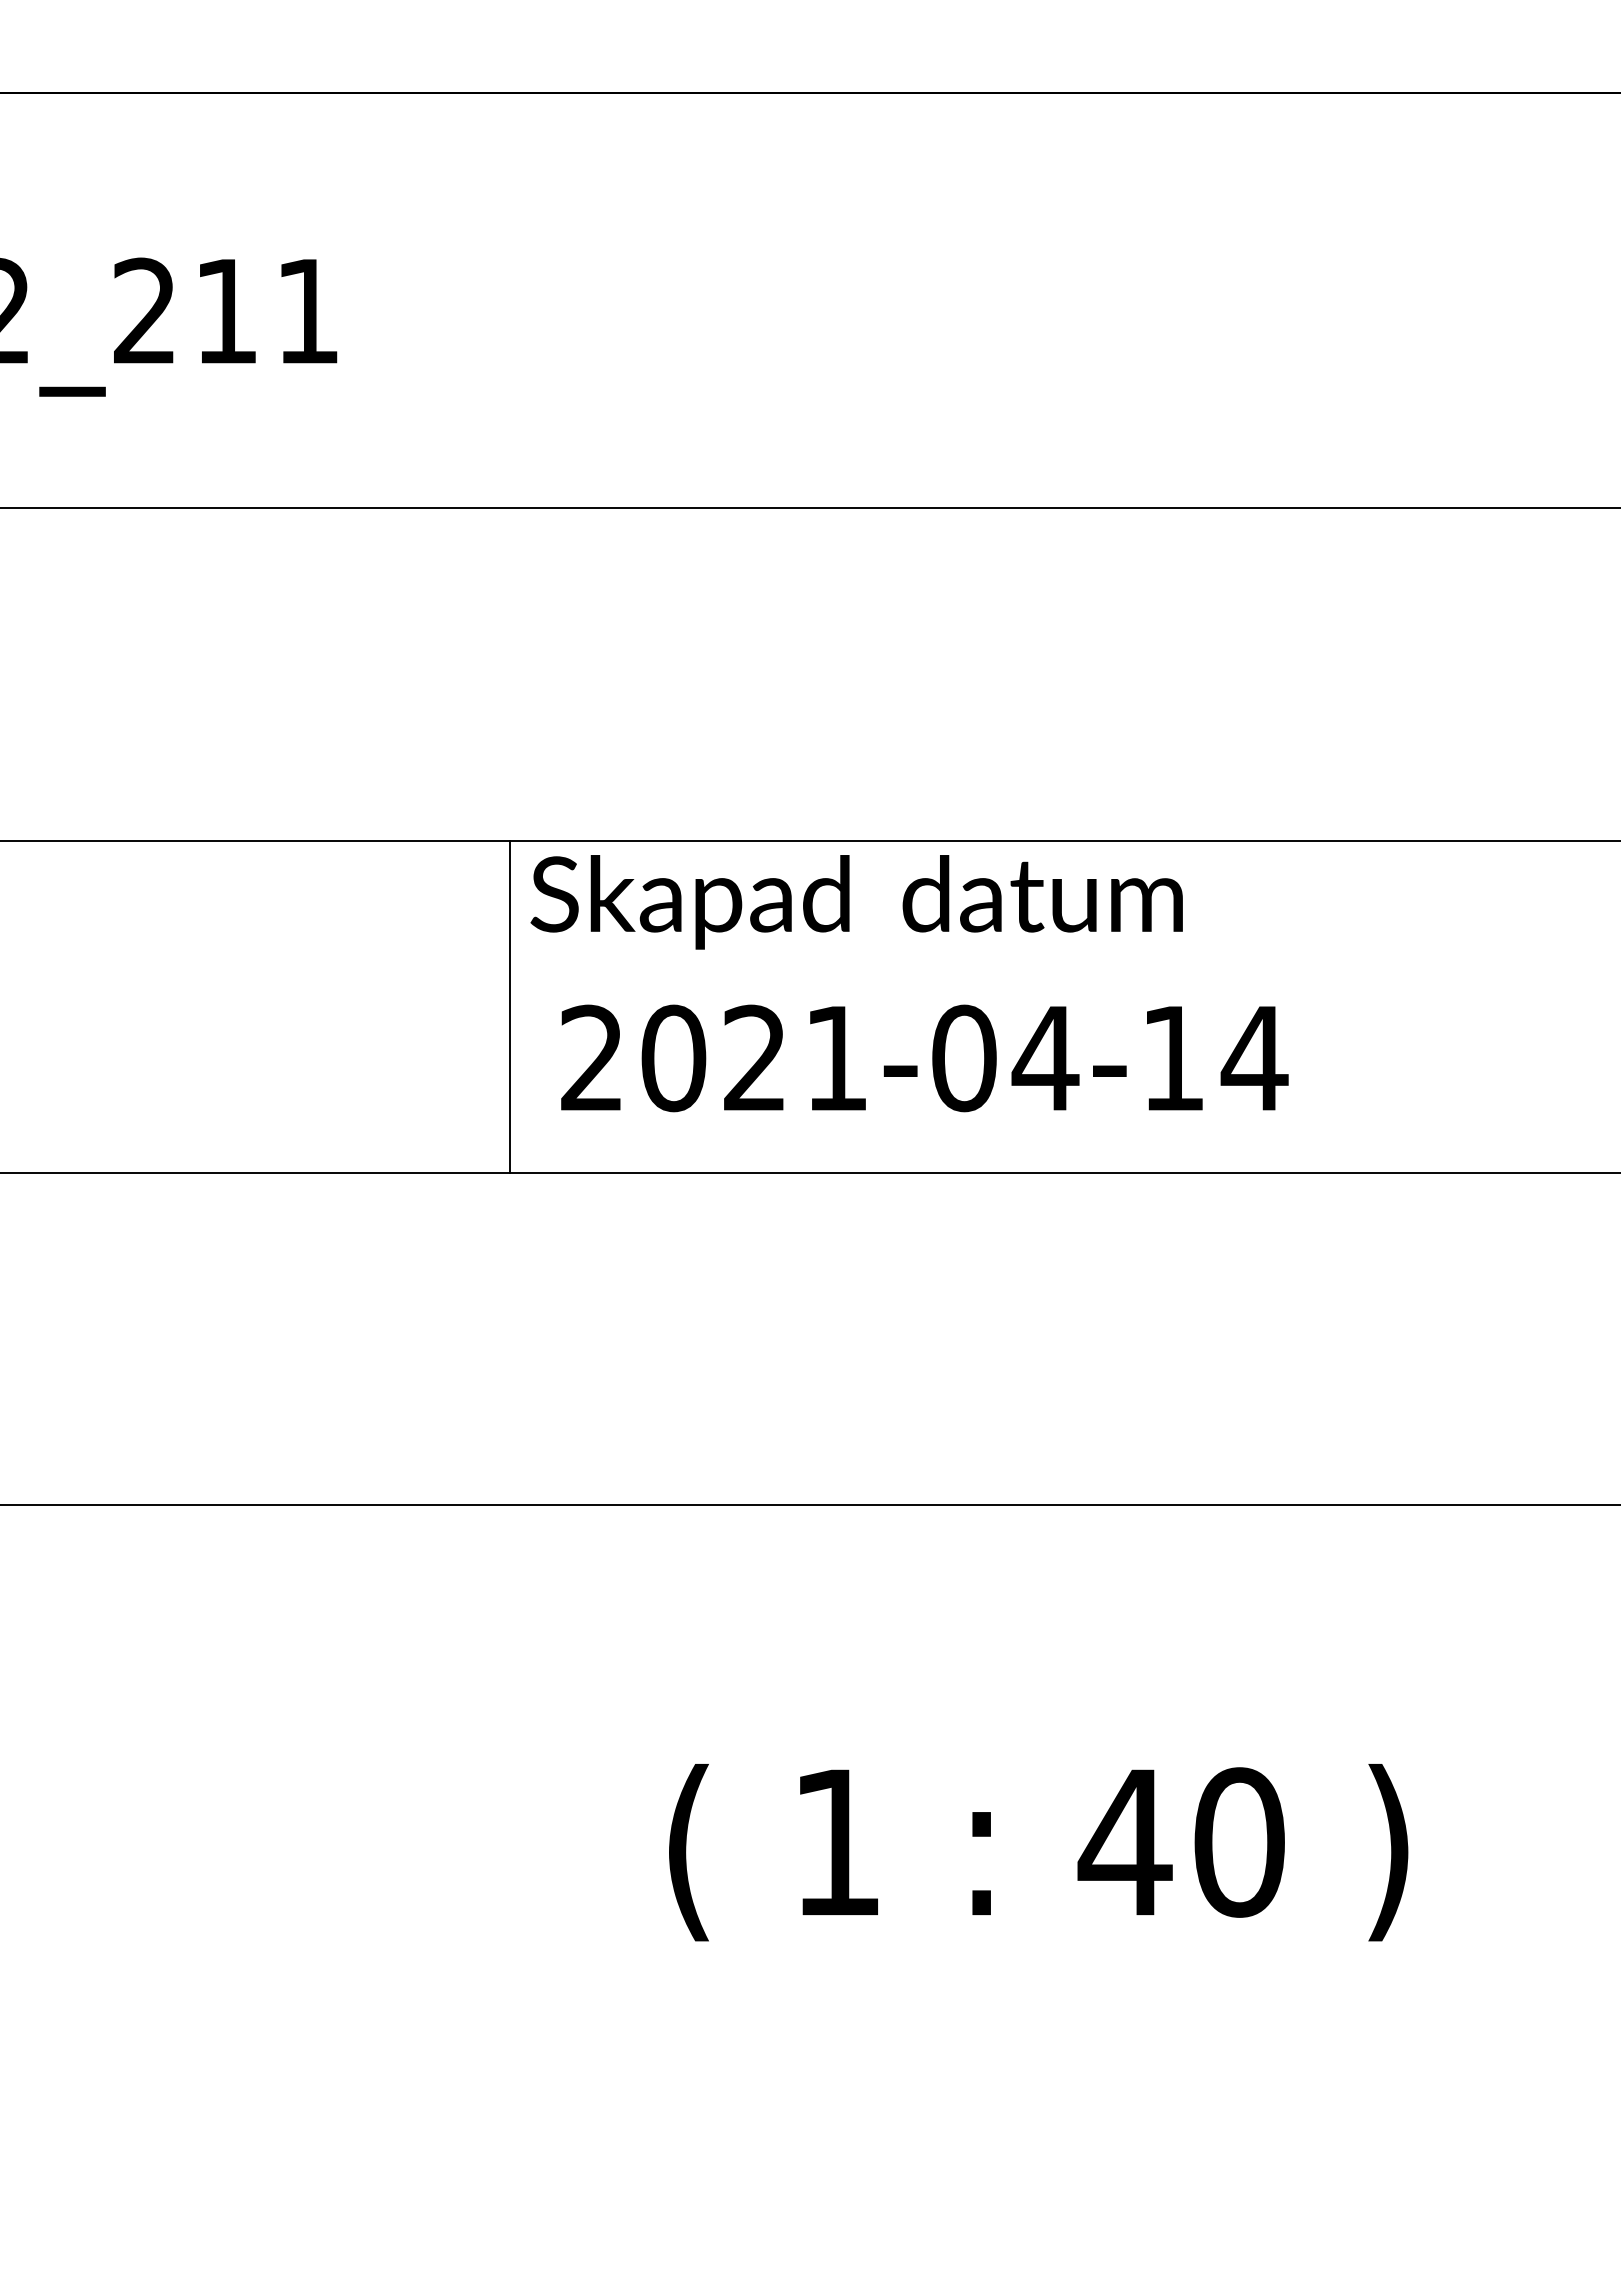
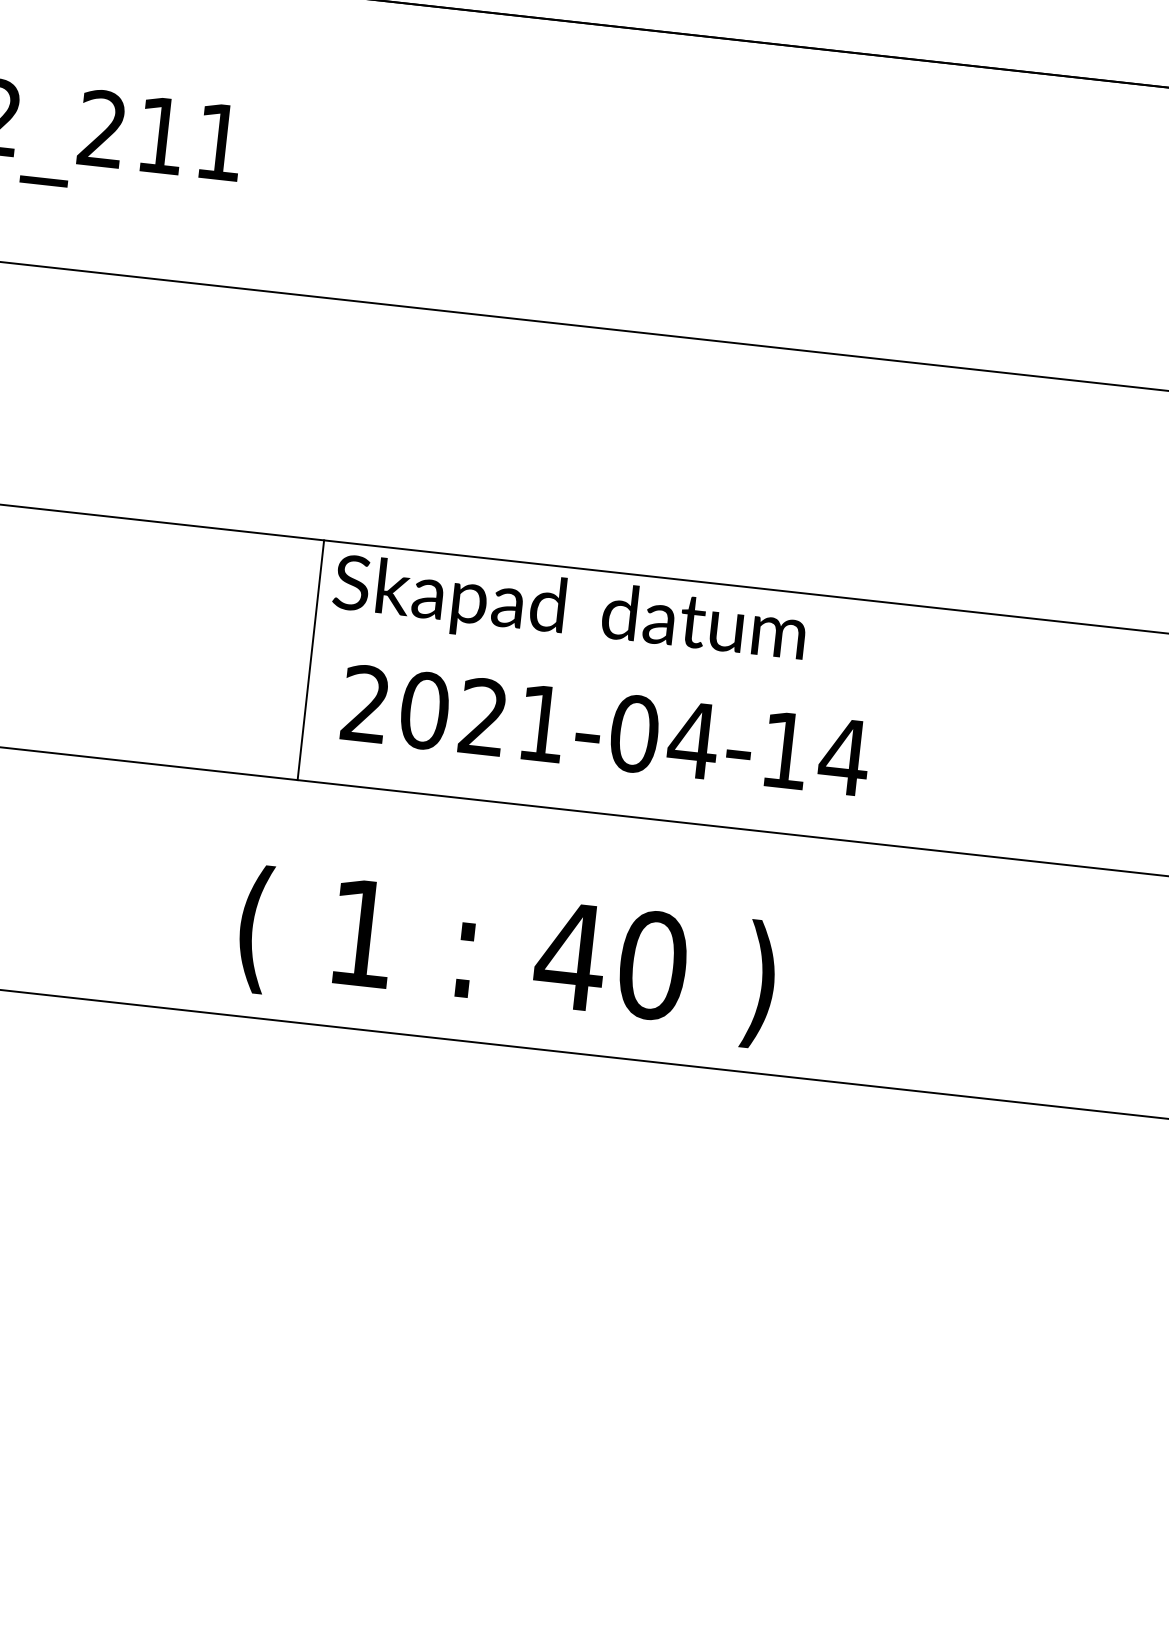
text: (1038, 1852) -> (507, 956), moved

